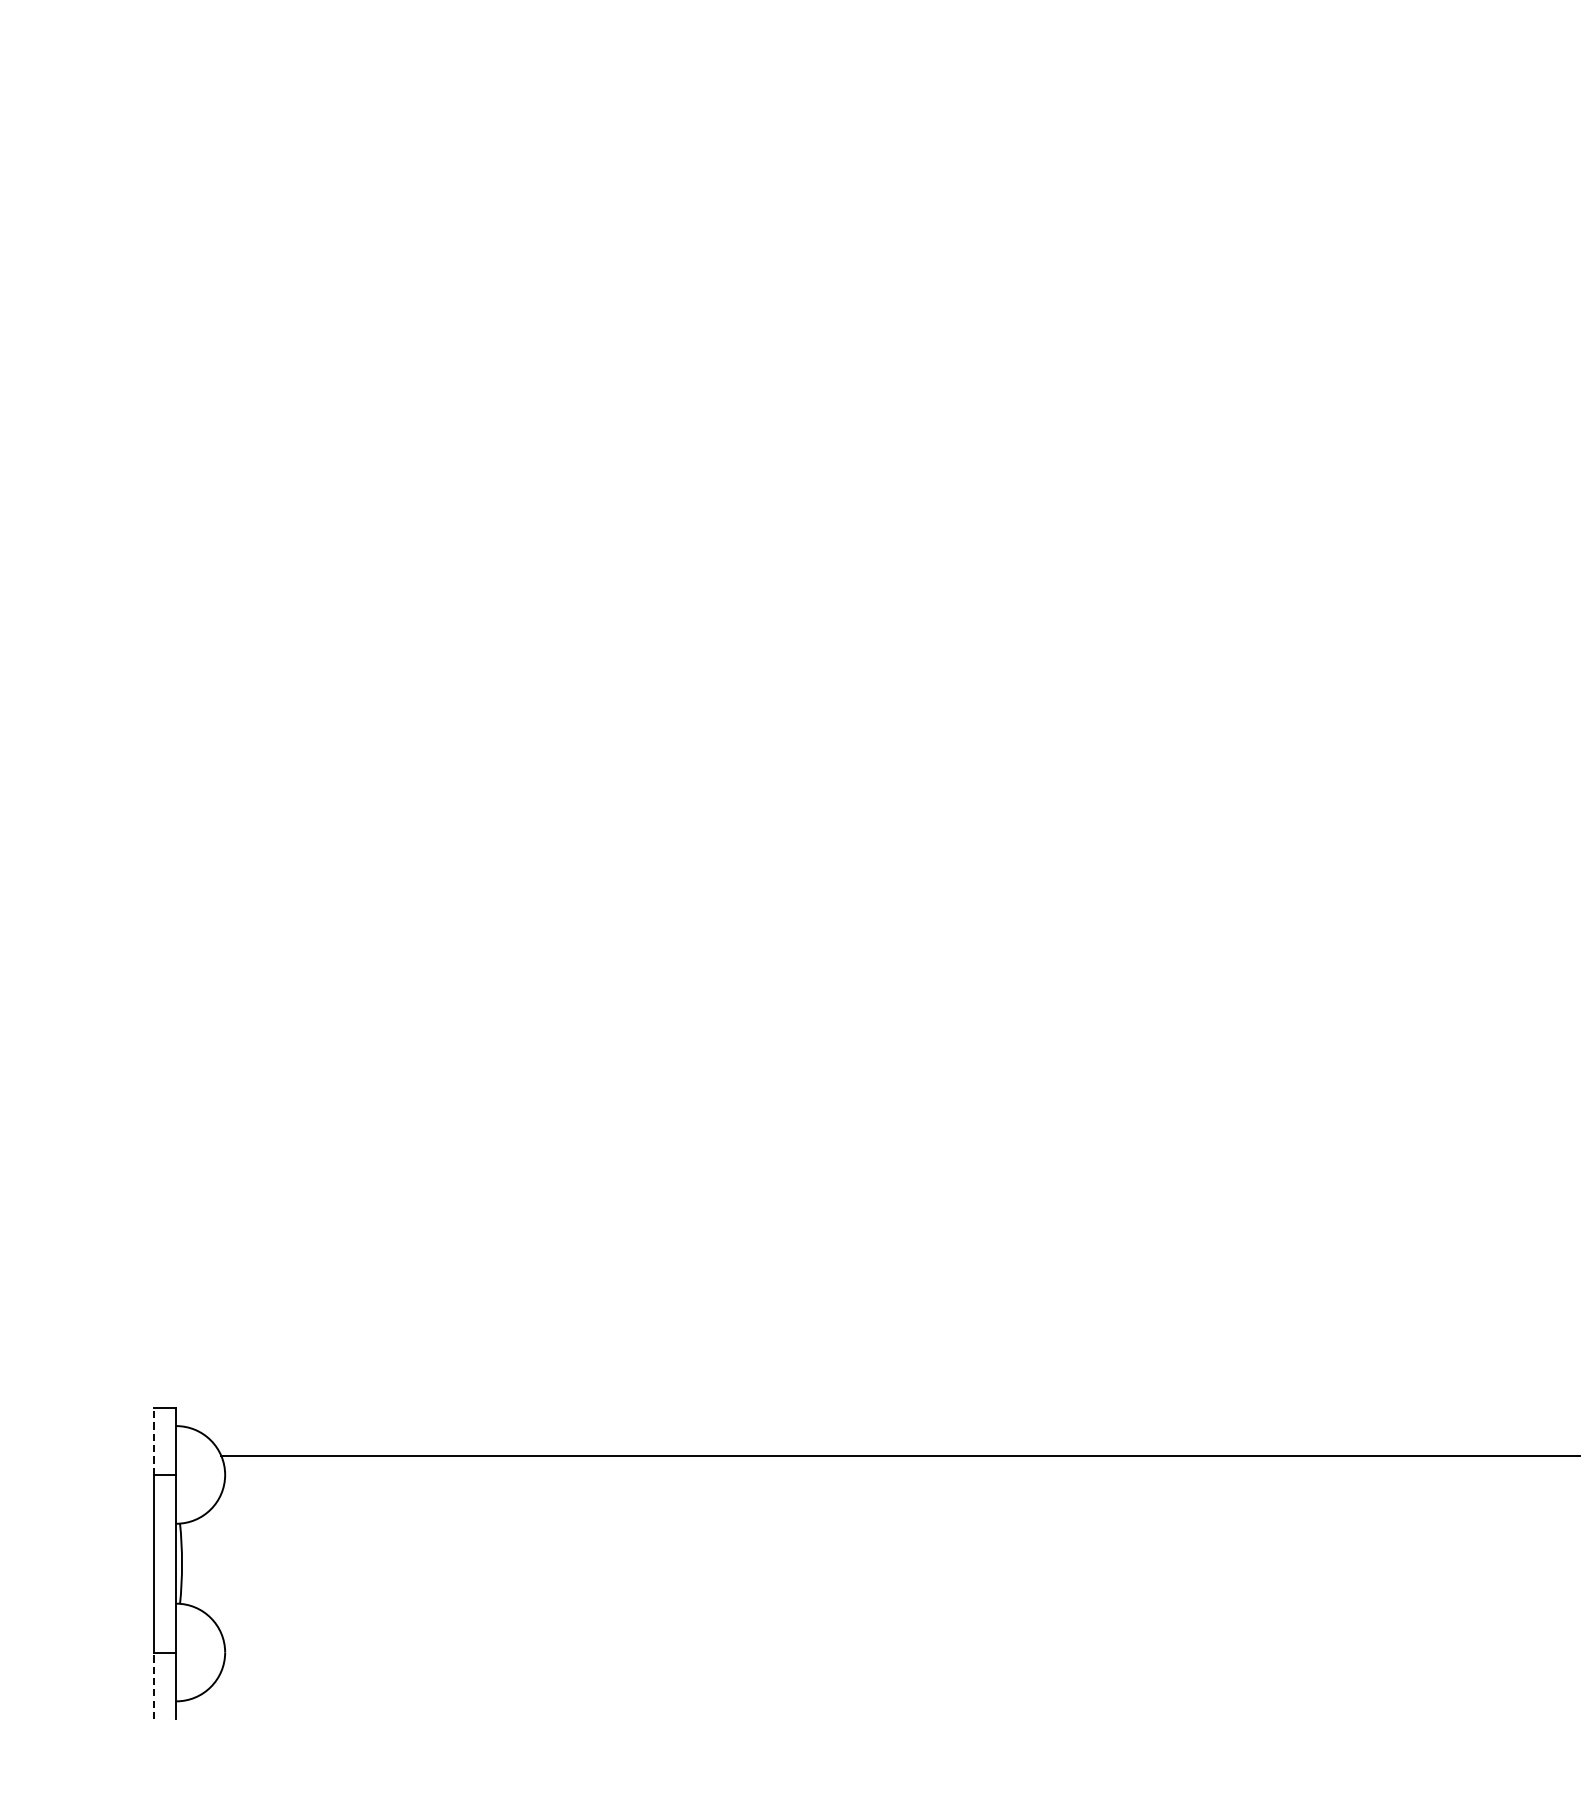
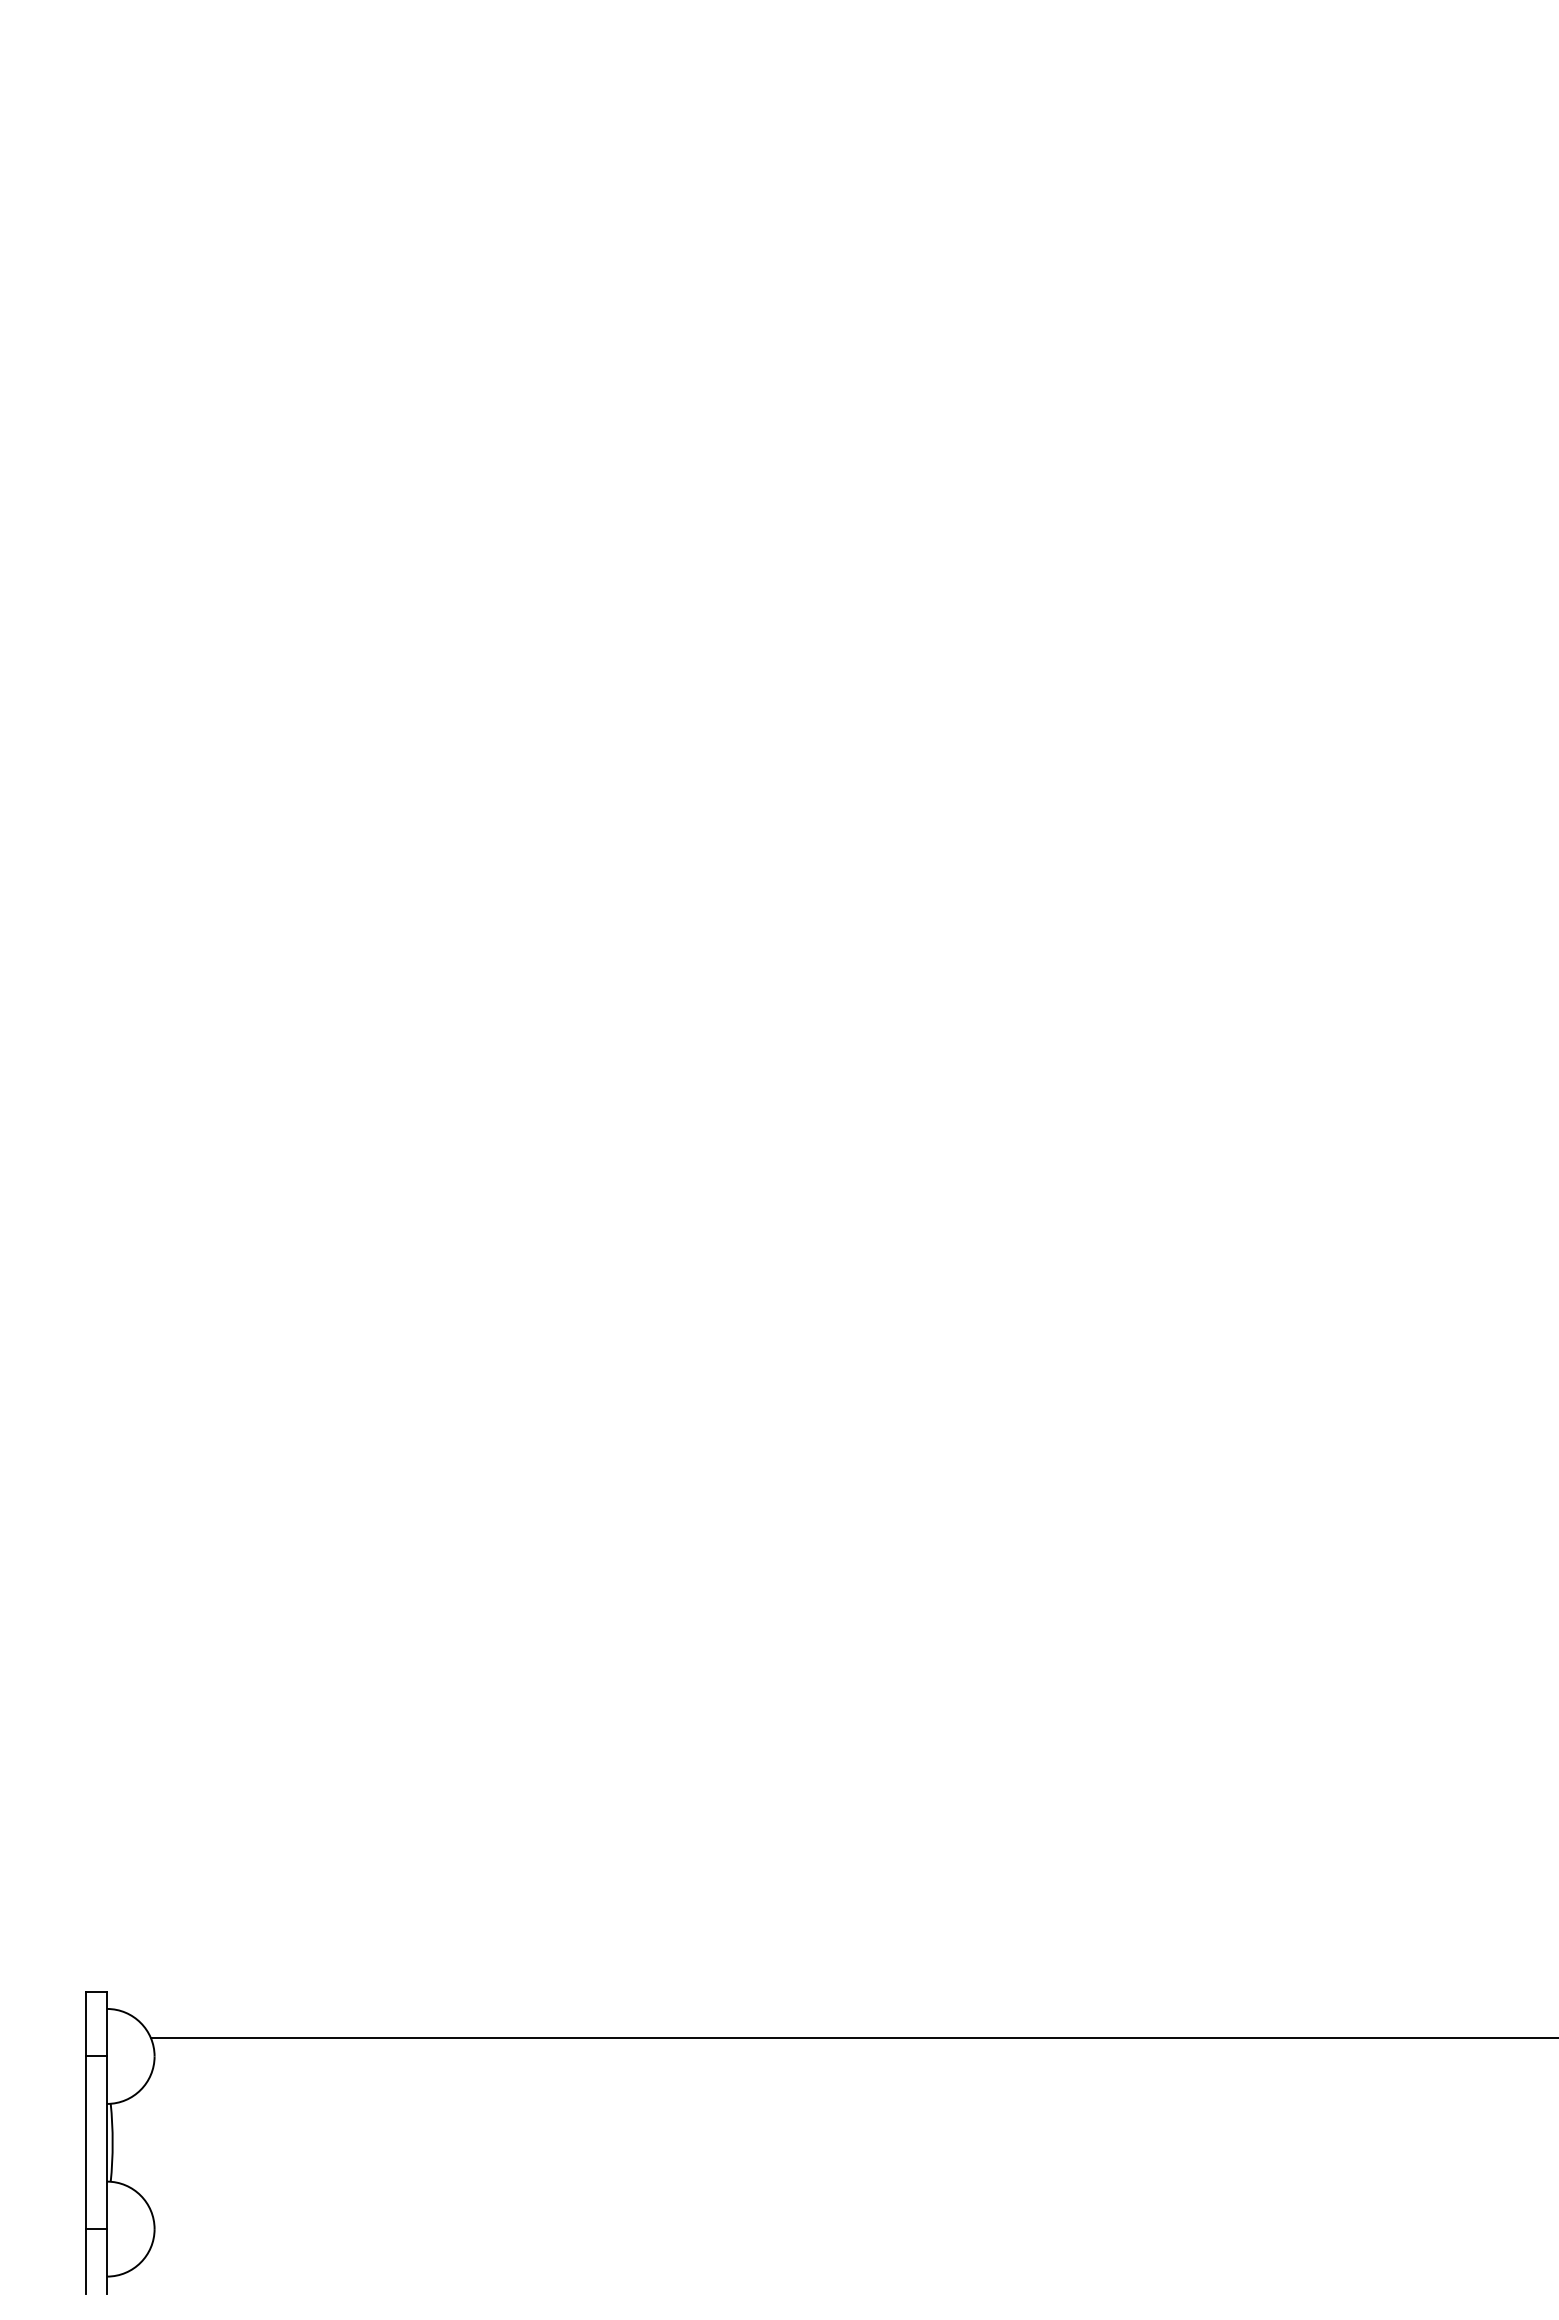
line: (154, 1441) -> (85, 2023), dashed -> solid
line: (154, 1684) -> (85, 2260), dashed -> solid

